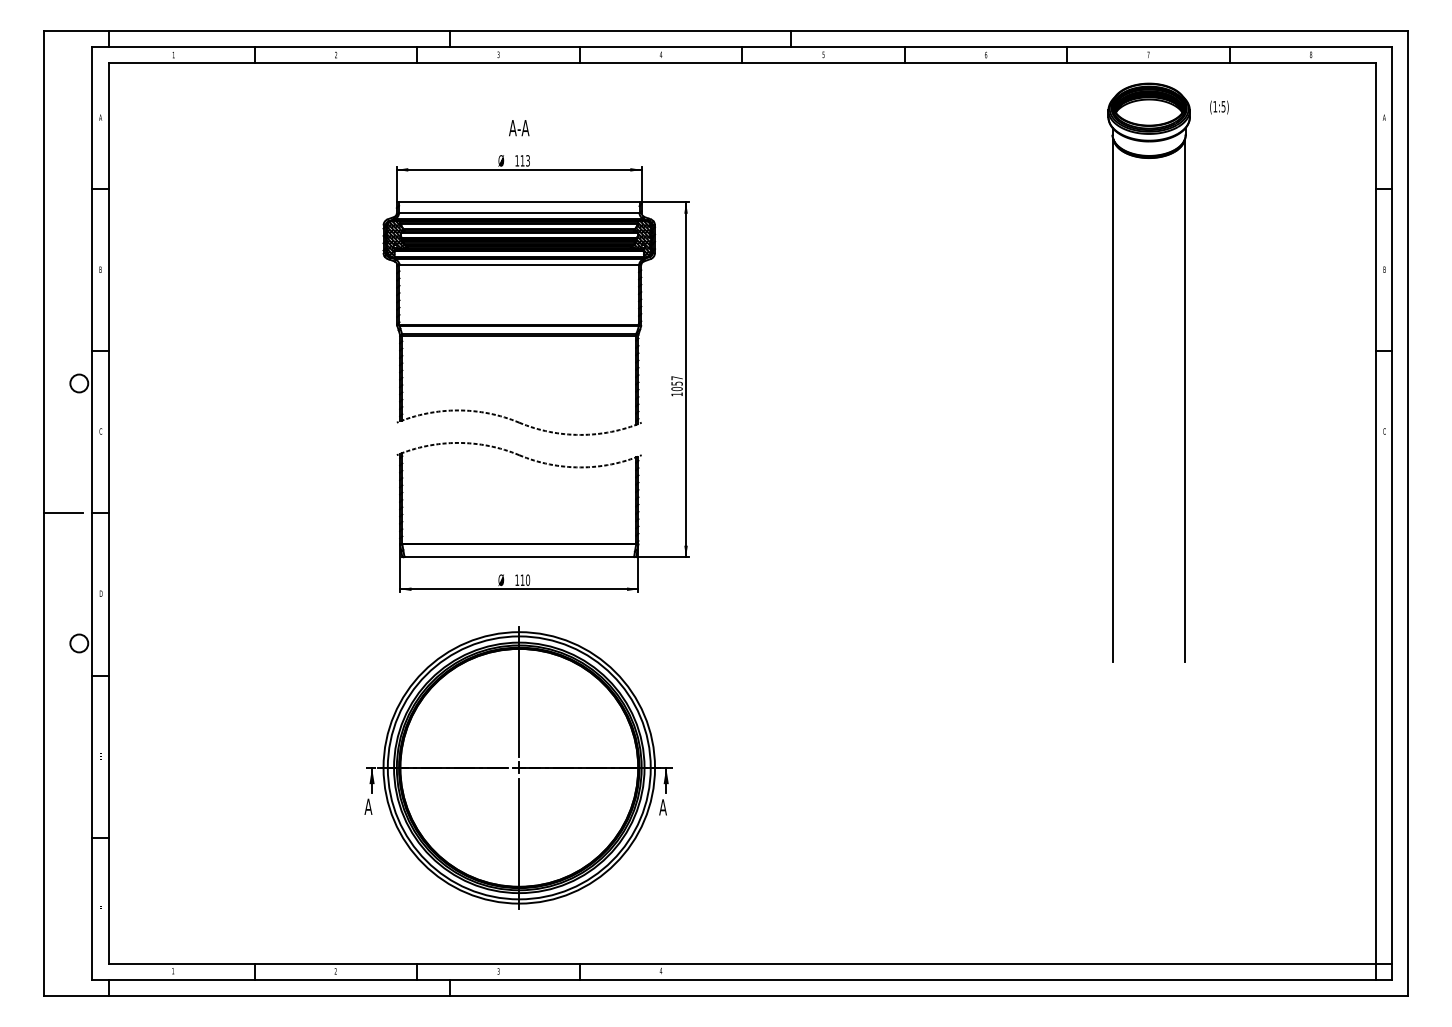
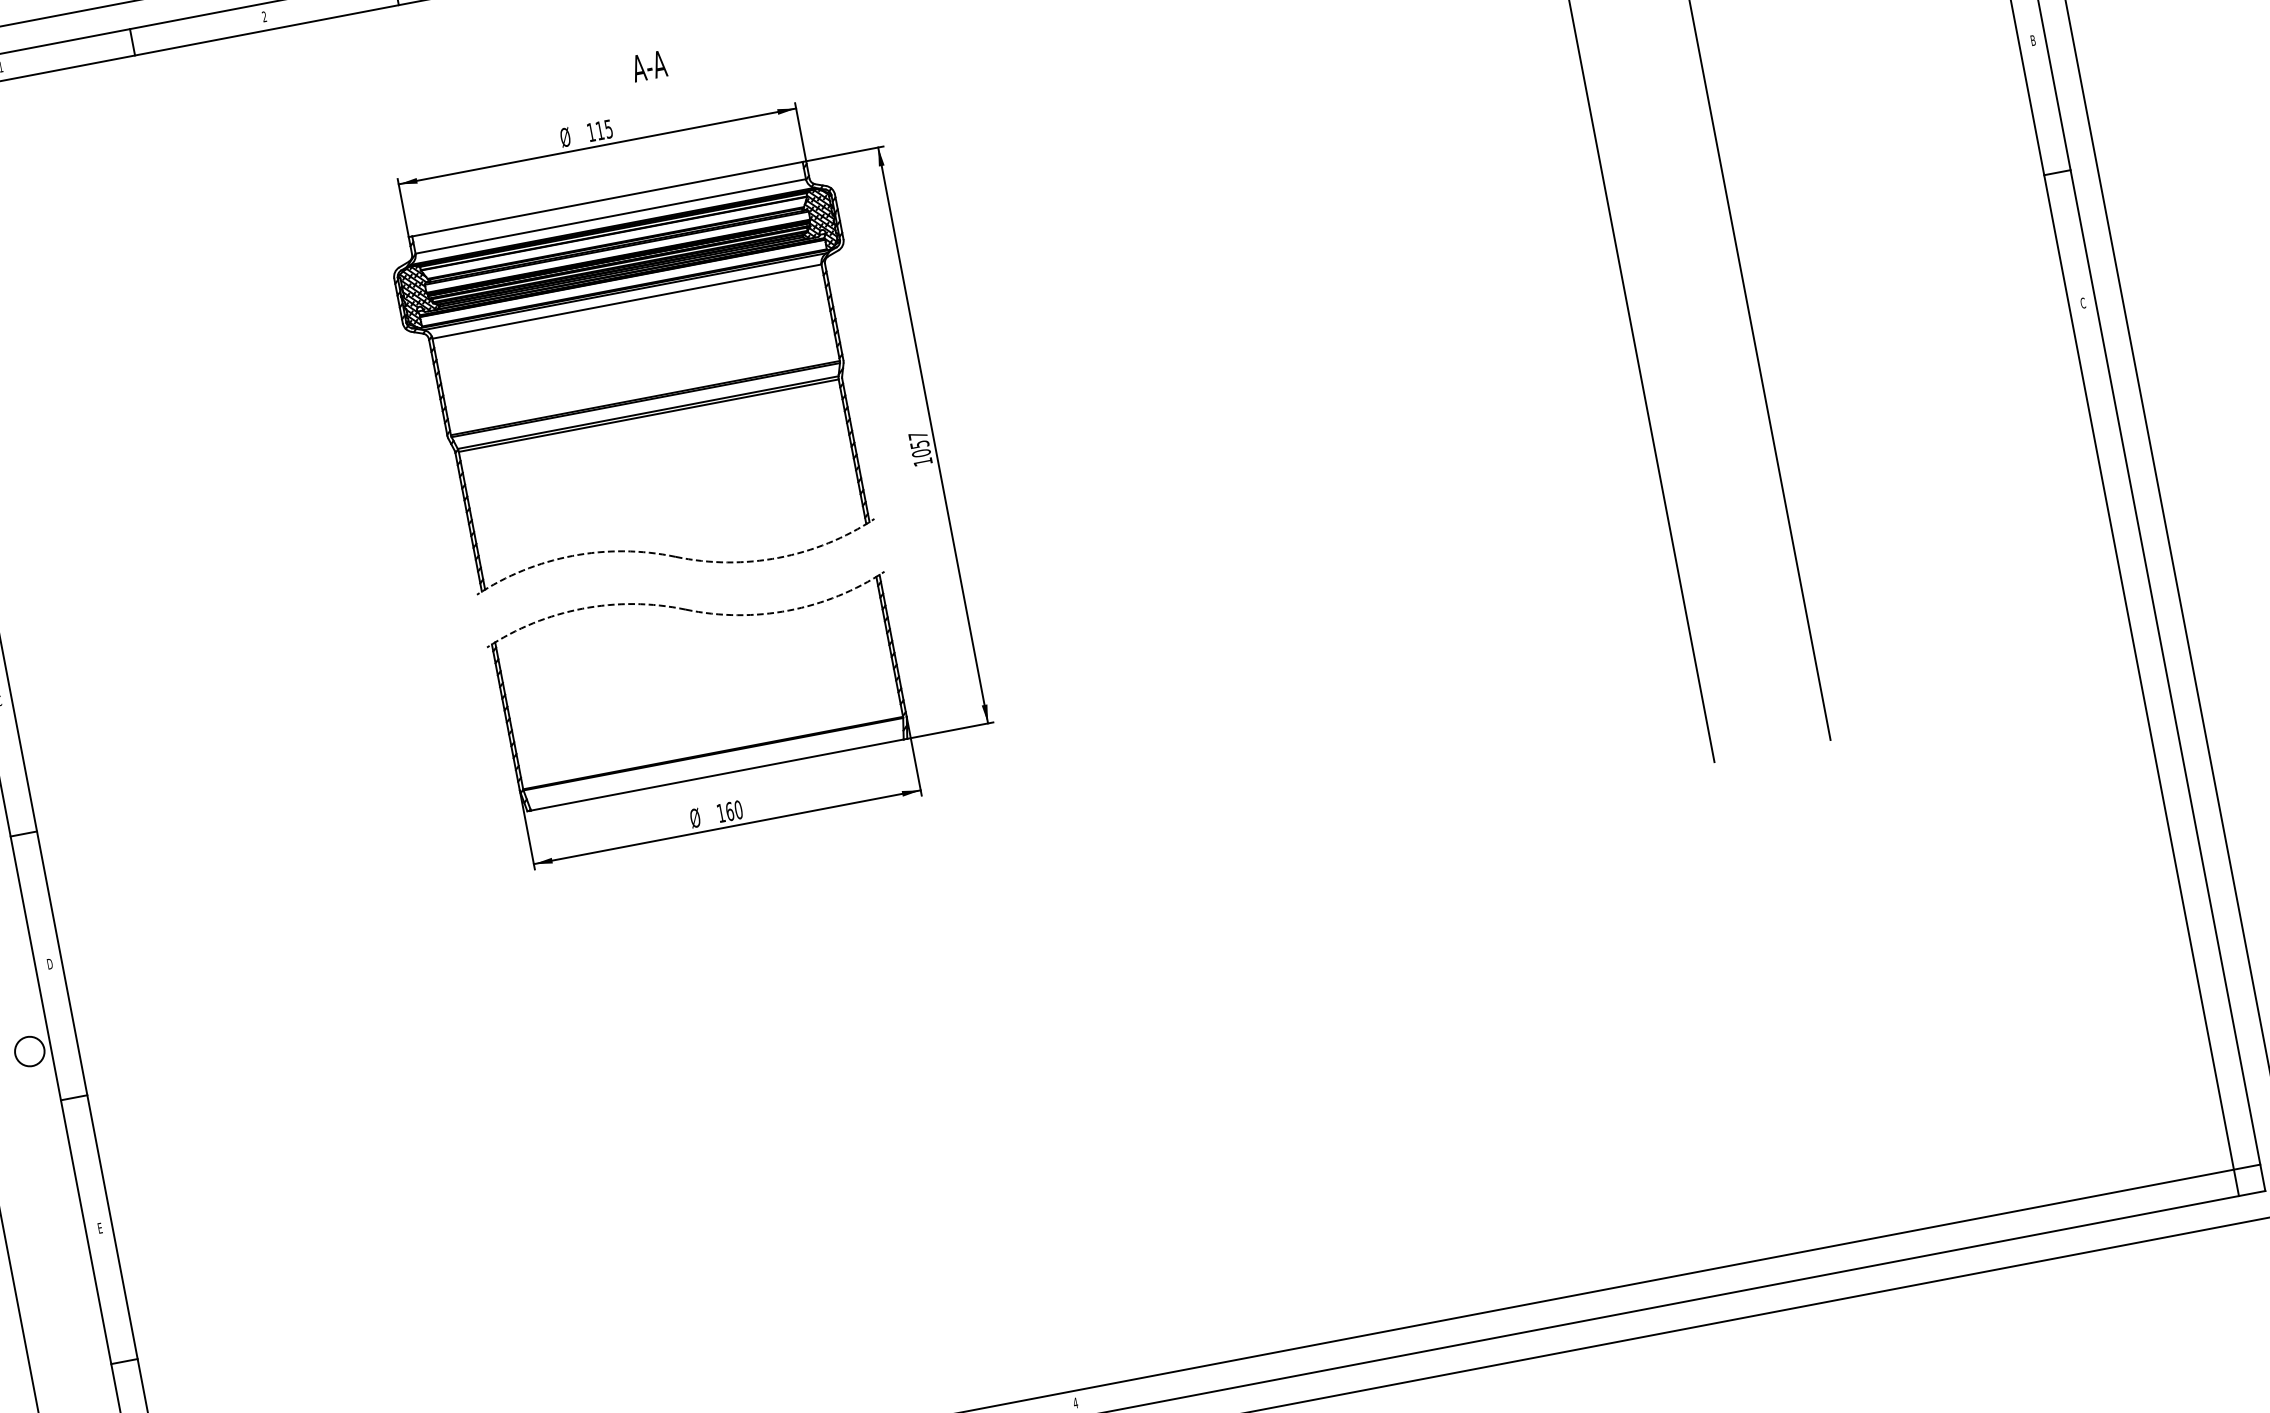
text: (519, 128) -> (649, 66), moved
text: (527, 160) -> (607, 128), 113 -> 115
text: (522, 579) -> (729, 810), 110 -> 160
part: (518, 767) -> (781, 1116), removed

